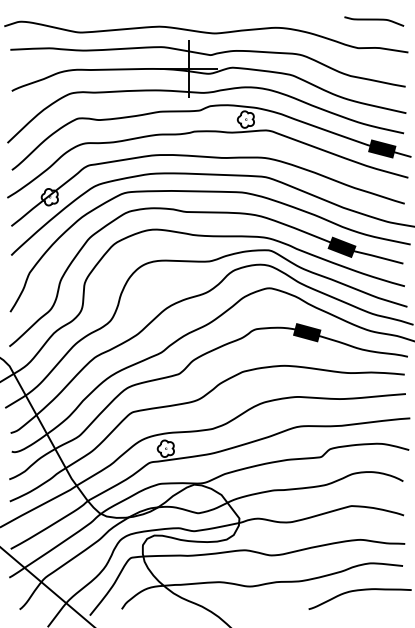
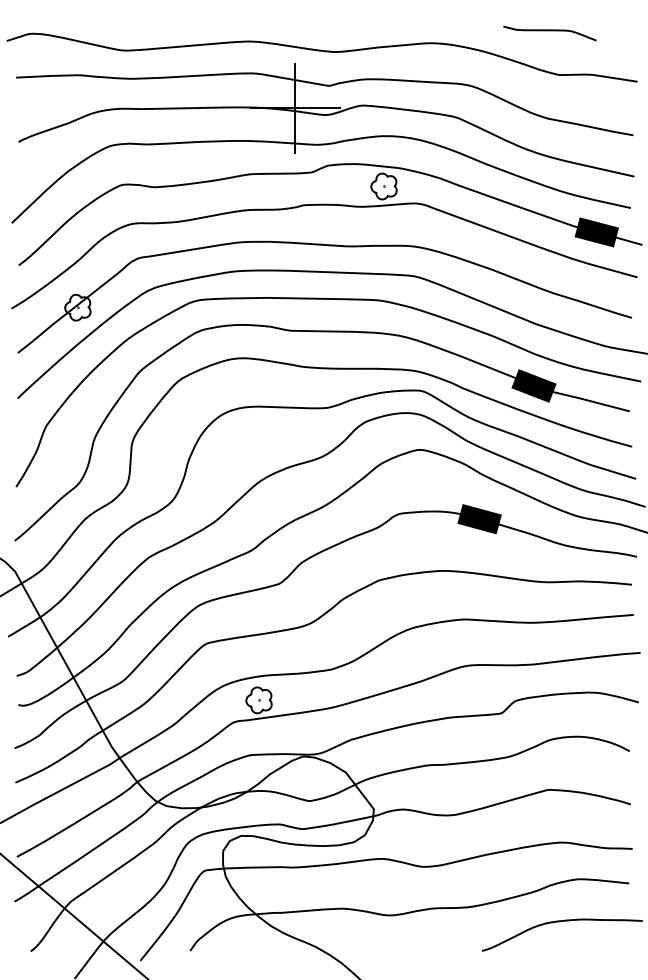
curve: (374, 20) -> (550, 31), moved

